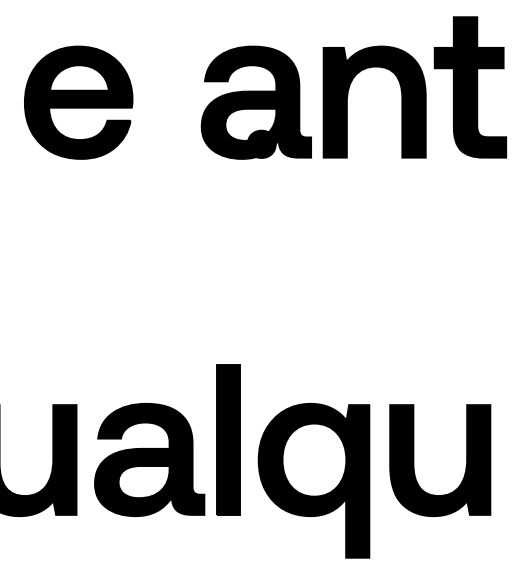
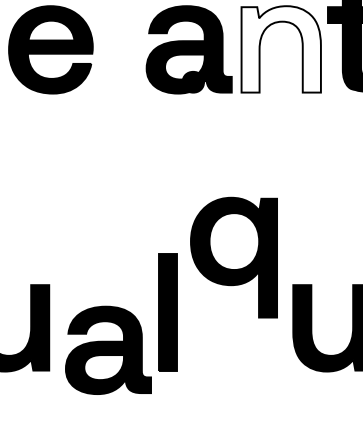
fill: (374, 101) -> (281, 48), removed
part: (149, 459) -> (108, 350), moved
part: (313, 480) -> (233, 257), moved

